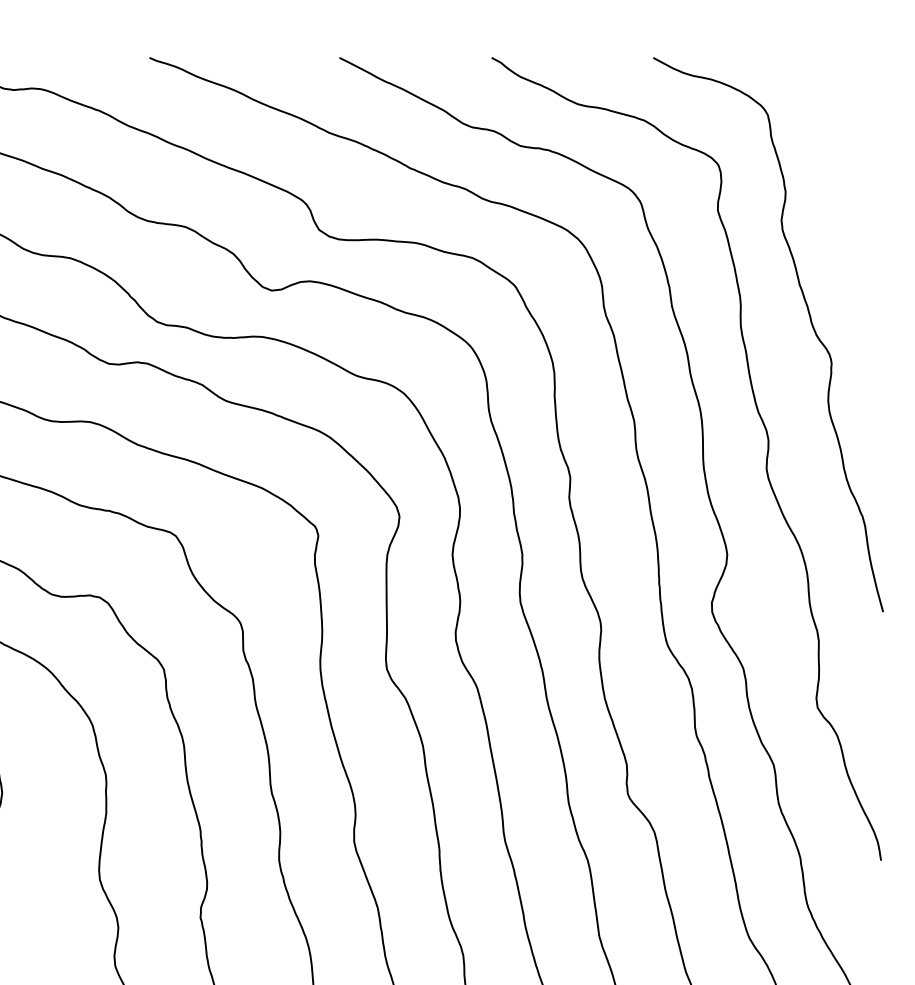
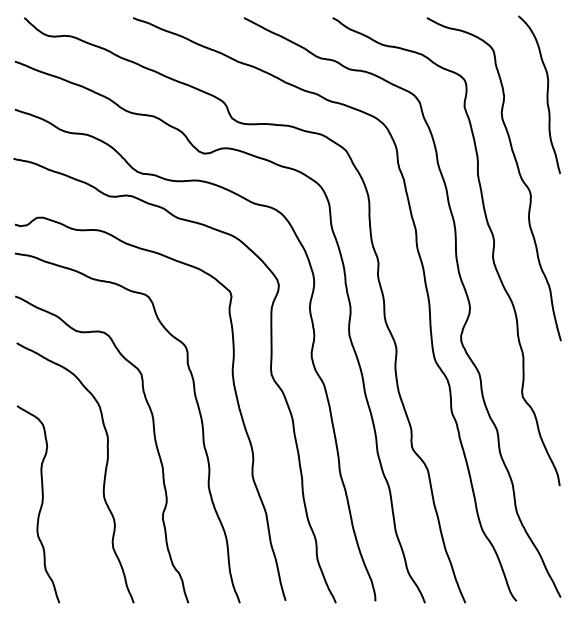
curve: (858, 189) -> (546, 94), added

